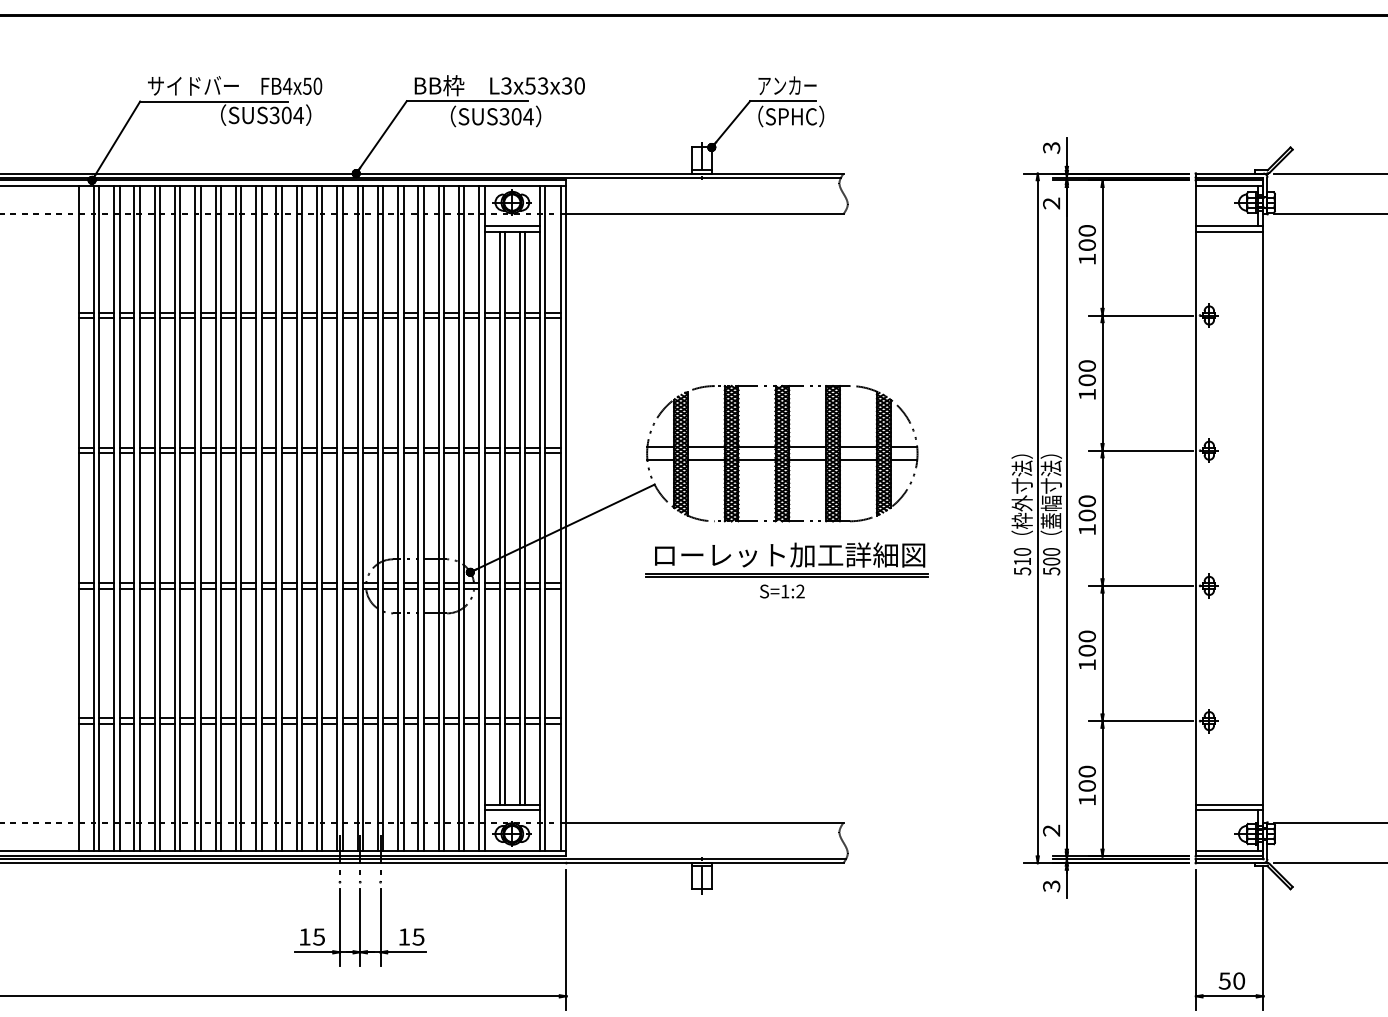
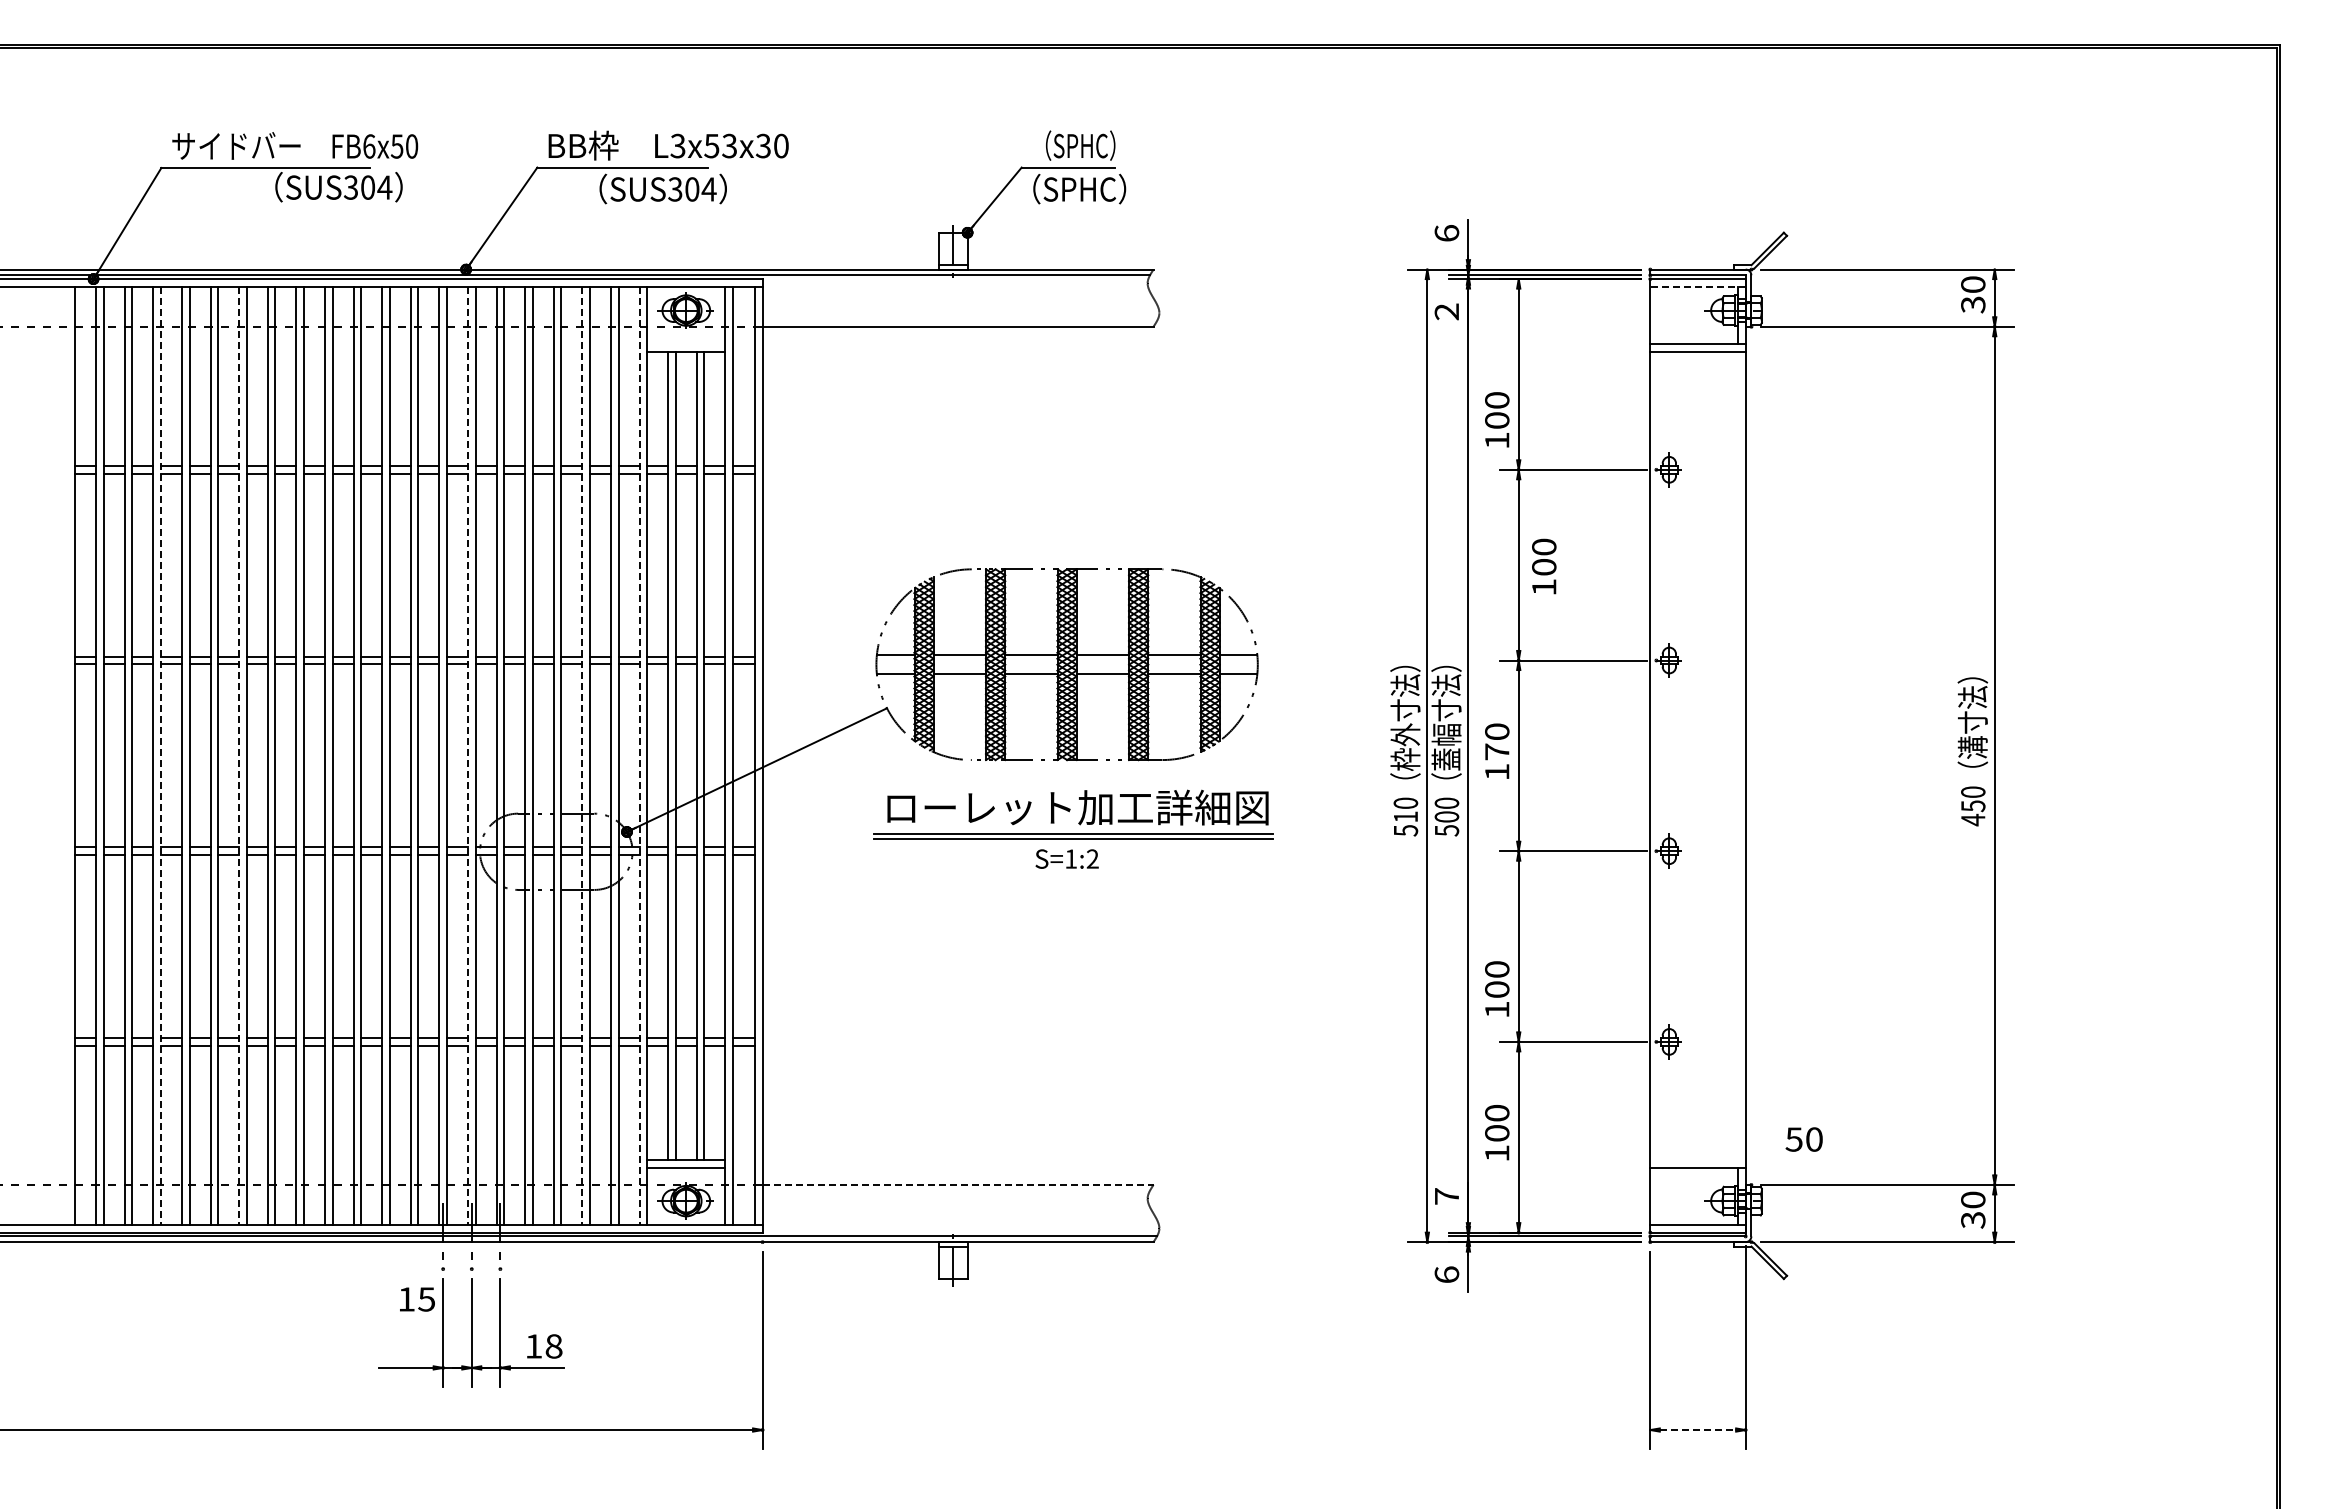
text: (787, 85) -> (1074, 145), アンカー -> （SPHC）
text: (287, 86) -> (368, 146), FB4x50 -> FB6x50
text: (1051, 147) -> (1446, 233), 3 -> 6
line: (1229, 185) -> (1697, 286), solid -> dashed
line: (512, 225) -> (686, 343), removed
text: (1087, 244) -> (1497, 419), moved
text: (1087, 379) -> (1544, 566), moved
text: (1087, 515) -> (1497, 751), 100 -> 170
line: (139, 518) -> (160, 756), solid -> dashed
line: (195, 518) -> (239, 756), solid -> dashed
line: (357, 518) -> (467, 756), solid -> dashed
line: (438, 518) -> (582, 756), solid -> dashed
line: (479, 518) -> (639, 756), solid -> dashed
text: (1087, 649) -> (1497, 988), moved
line: (1229, 805) -> (1697, 1160), removed
line: (705, 822) -> (958, 1184), solid -> dashed
text: (1051, 830) -> (1446, 1196), 2 -> 7
text: (1051, 886) -> (1446, 1274), 3 -> 6
text: (312, 937) -> (417, 1299), moved
text: (418, 937) -> (553, 1346), 15 -> 18
text: (1231, 981) -> (1803, 1139), moved
line: (1229, 996) -> (1698, 1430), solid -> dashed

